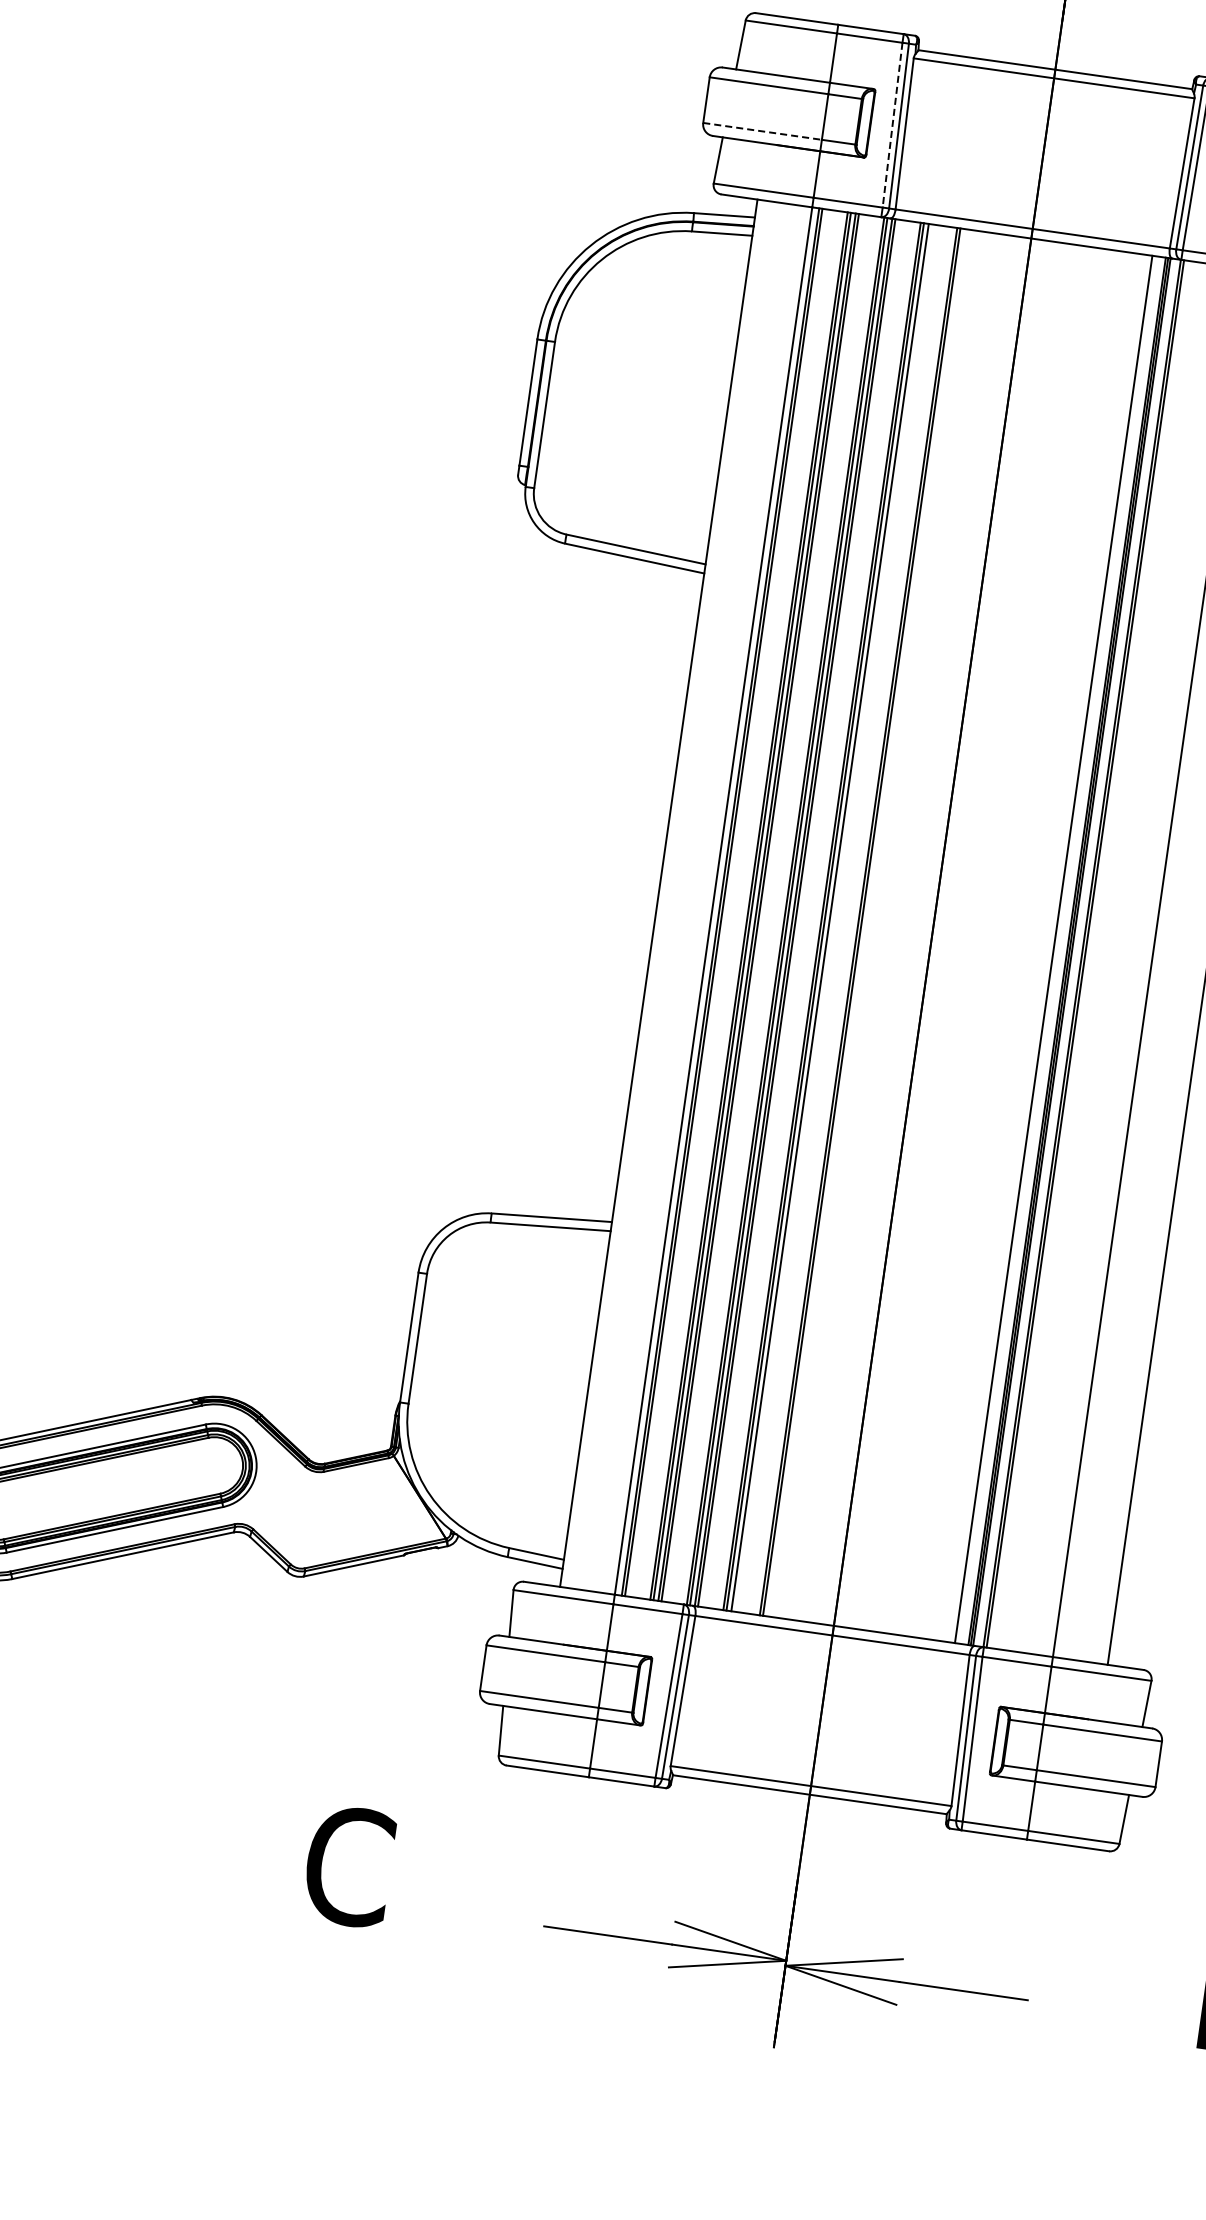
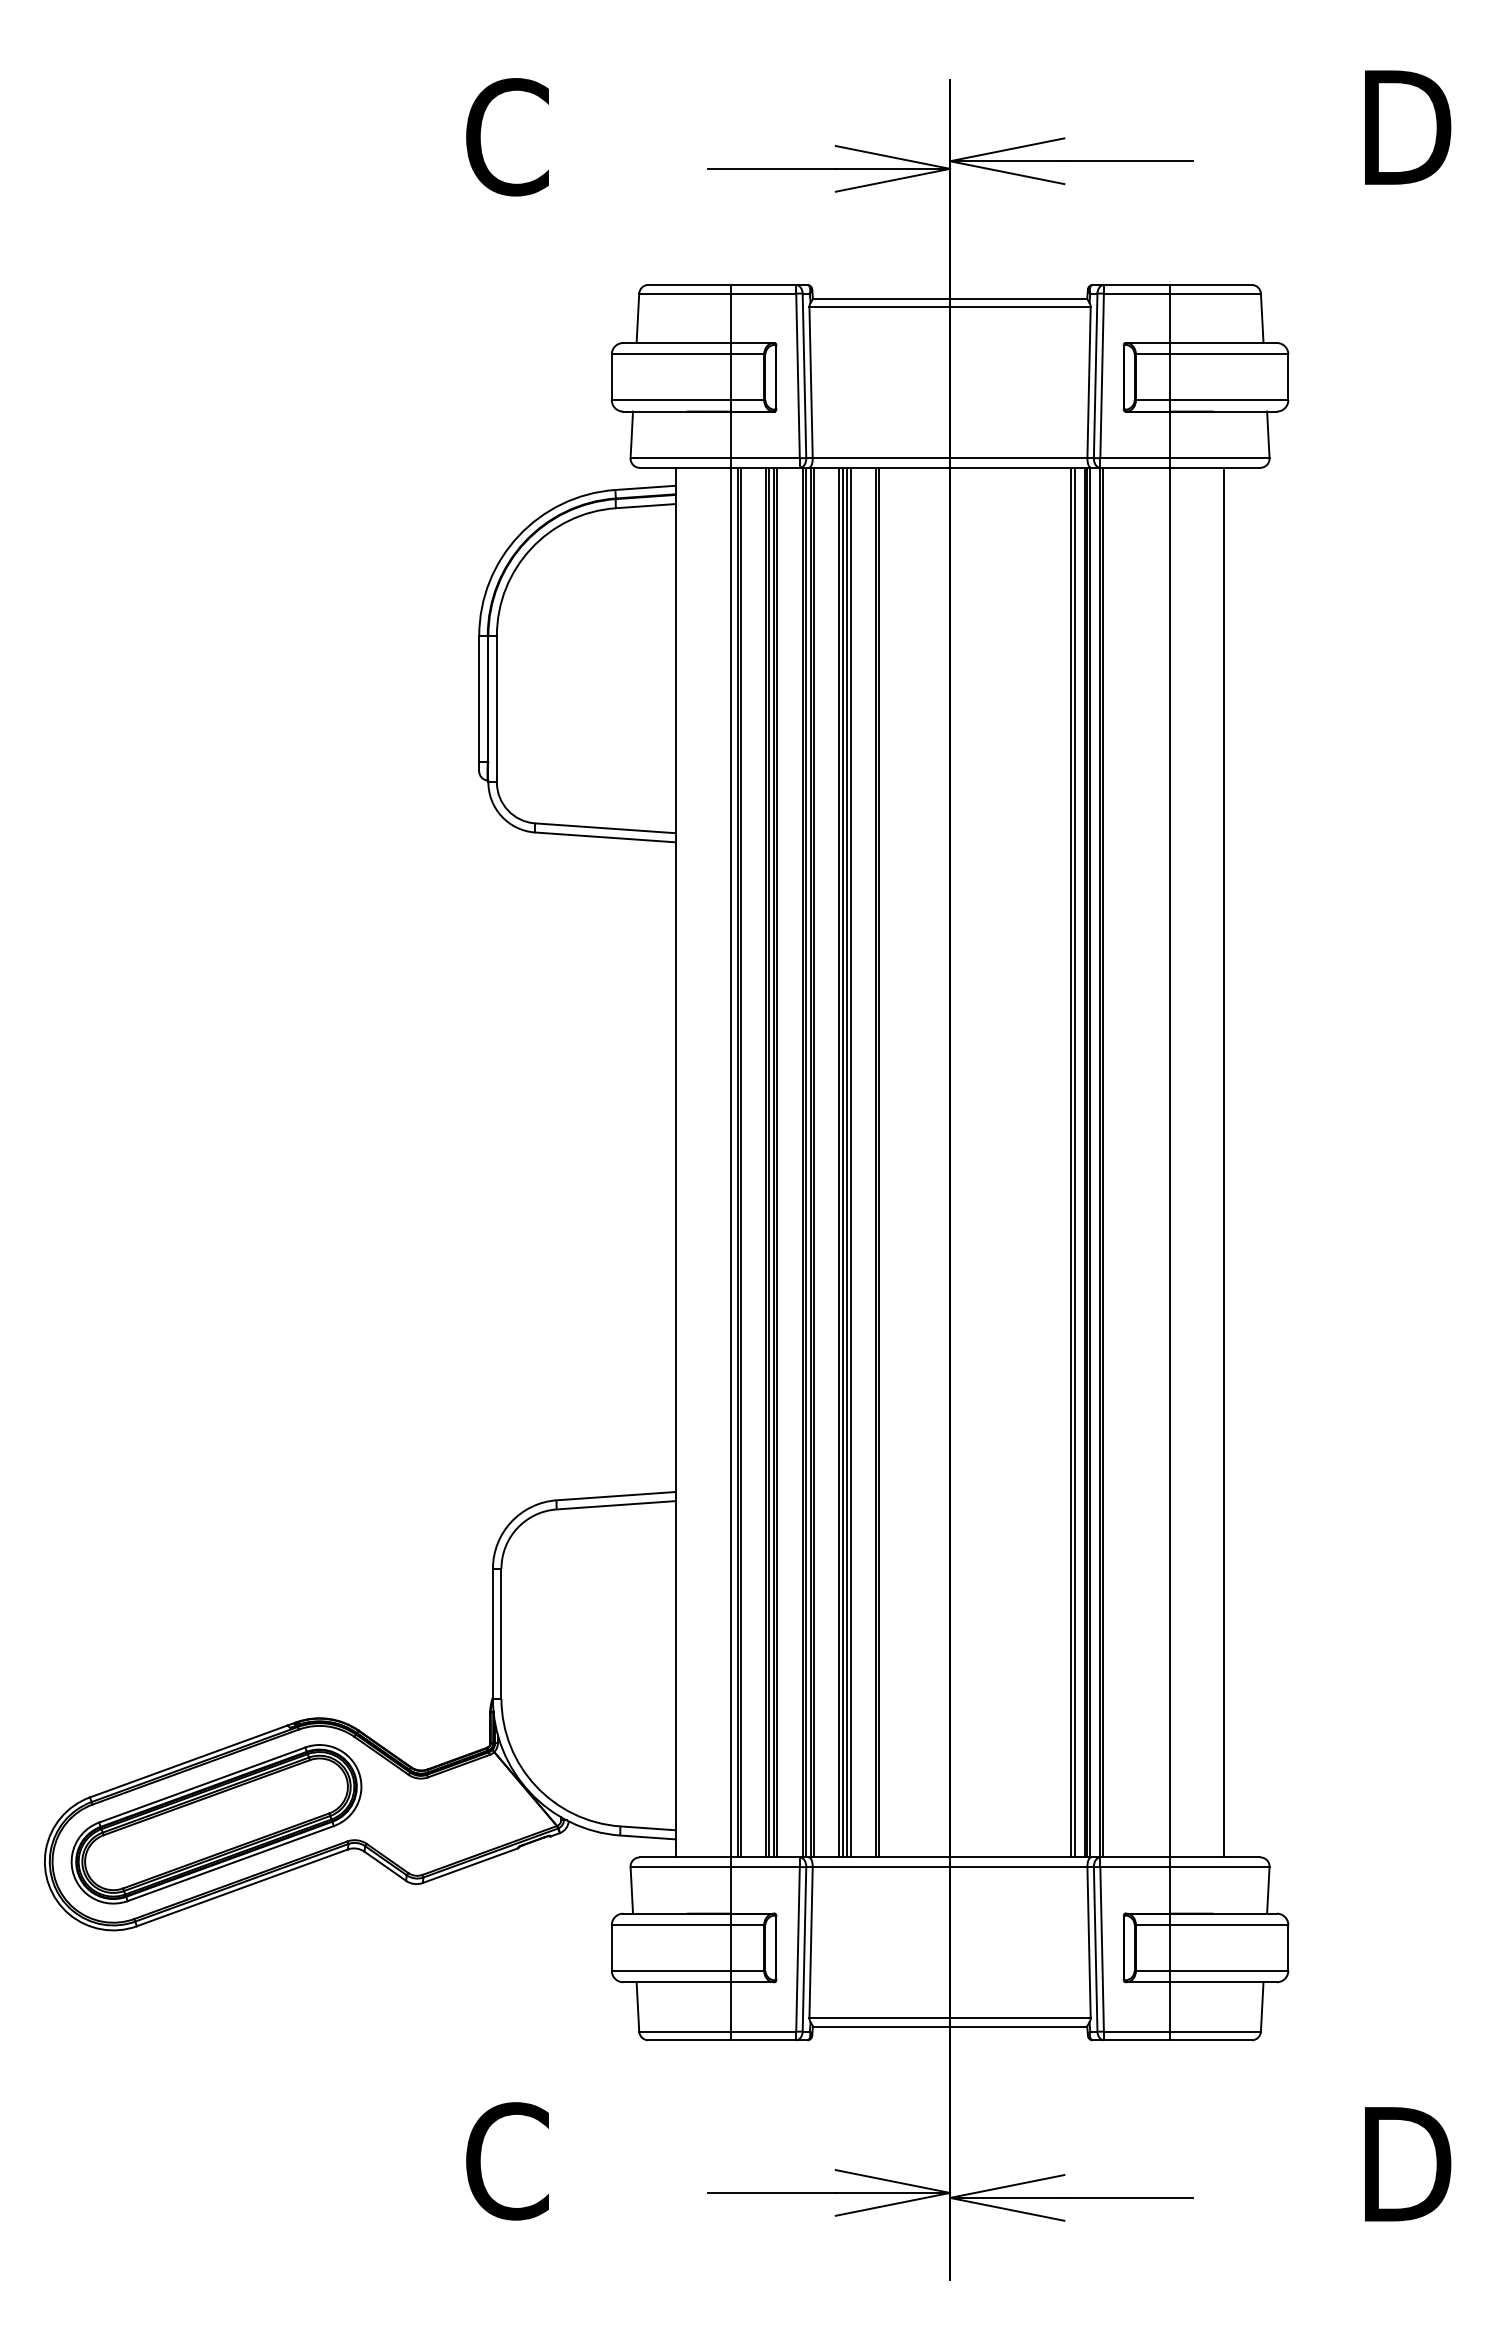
line: (892, 125) -> (798, 376), dashed -> solid
line: (762, 131) -> (671, 400), dashed -> solid
line: (833, 917) -> (850, 1162), added
line: (1056, 949) -> (1074, 1162), added

